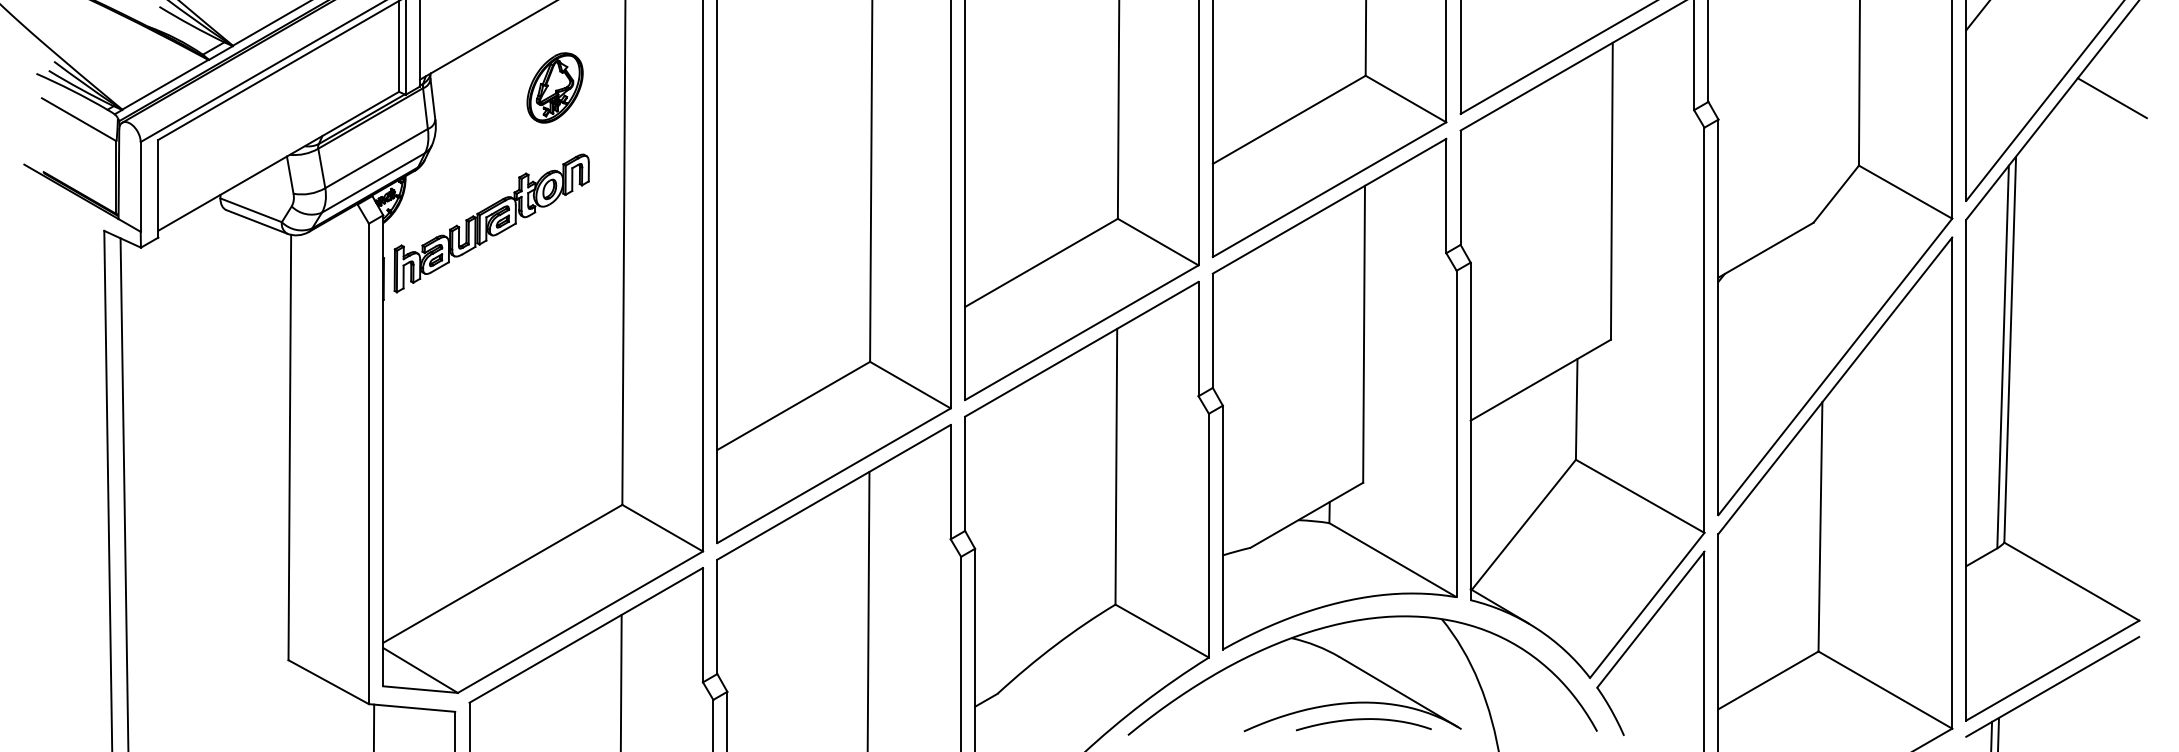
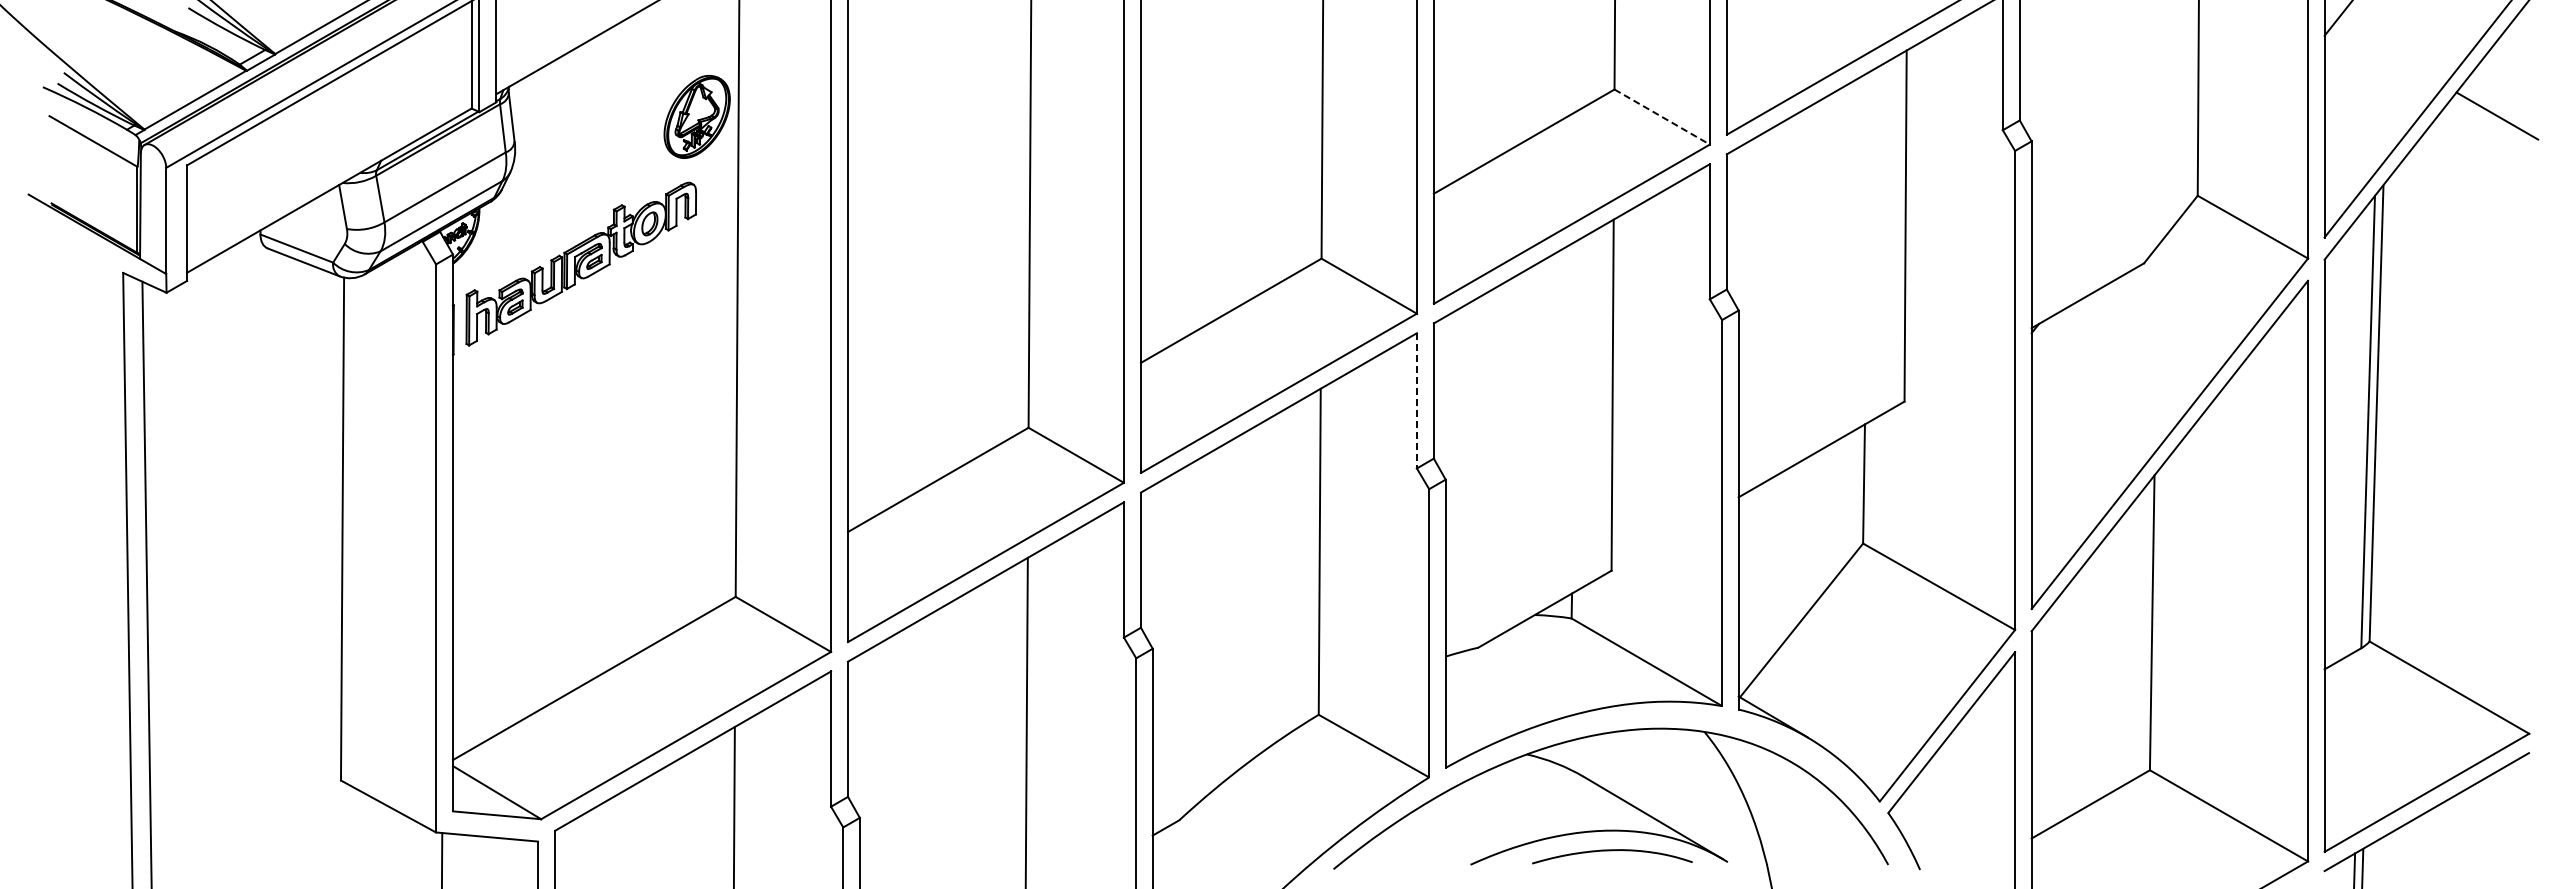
part: (554, 87) -> (696, 116), moved
line: (1406, 99) -> (1662, 117), solid -> dashed
line: (1198, 338) -> (1416, 400), solid -> dashed

